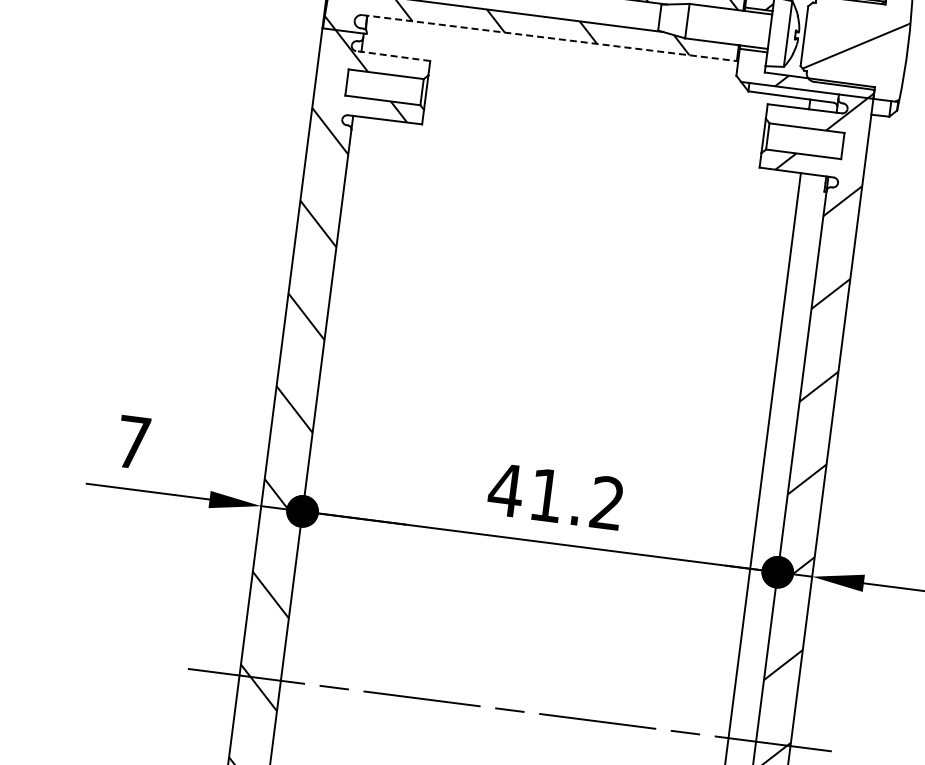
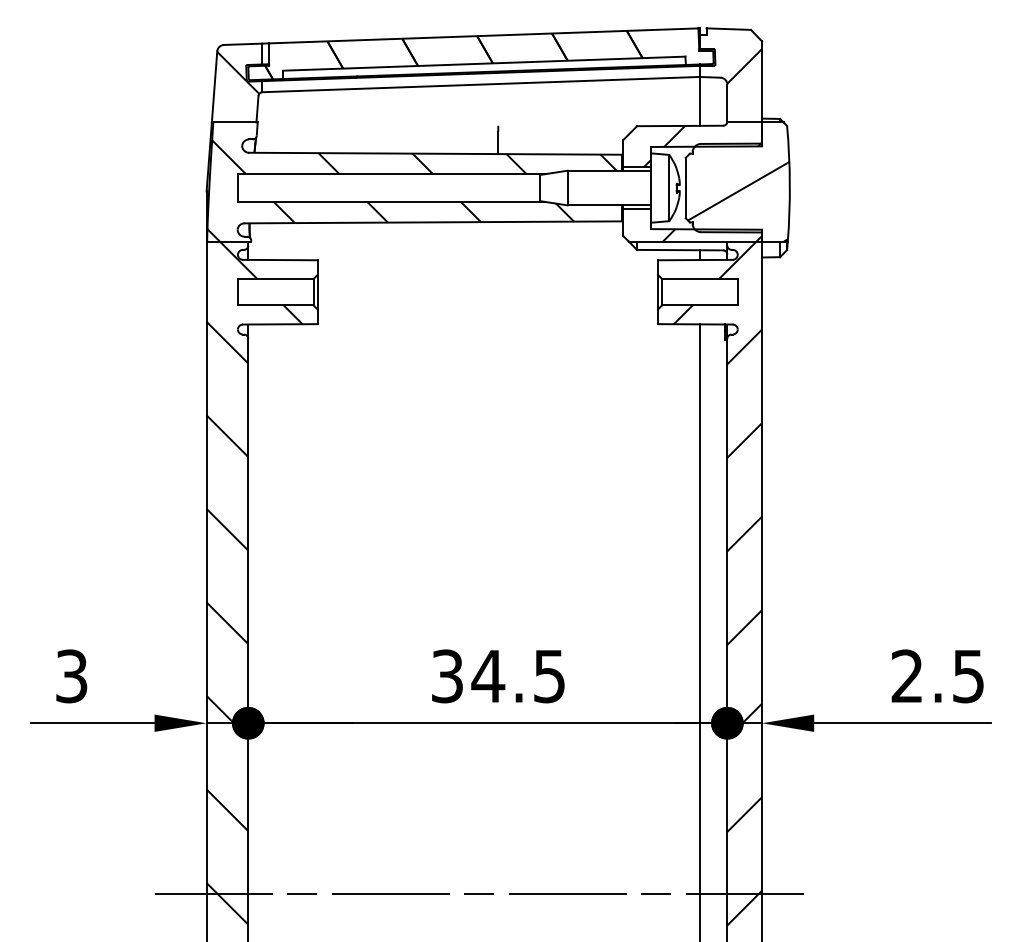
line: (549, 38) -> (433, 222), dashed -> solid
line: (392, 56) -> (279, 260), dashed -> solid
text: (133, 442) -> (71, 676), 7 -> 3
text: (555, 496) -> (497, 676), 41.2 -> 34.5

